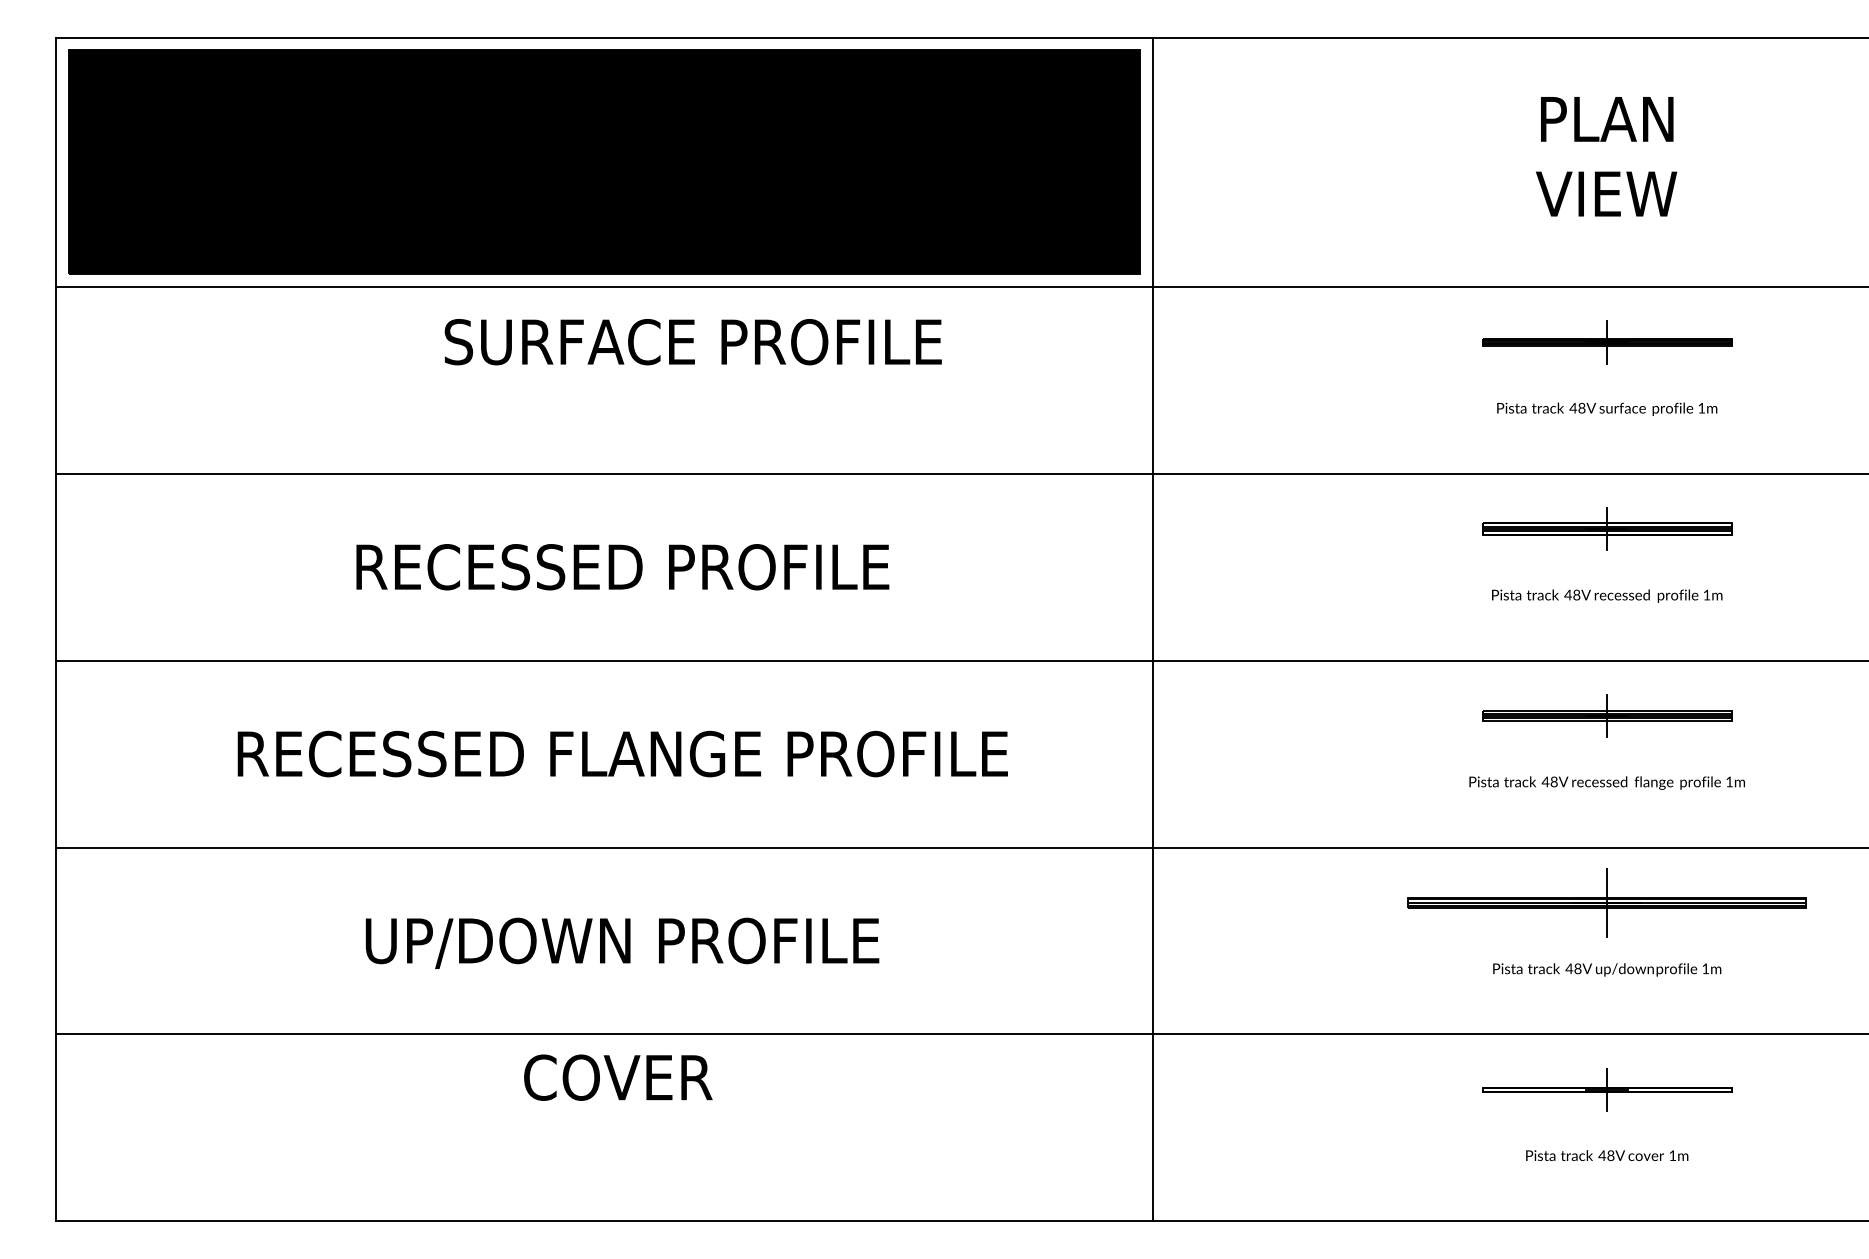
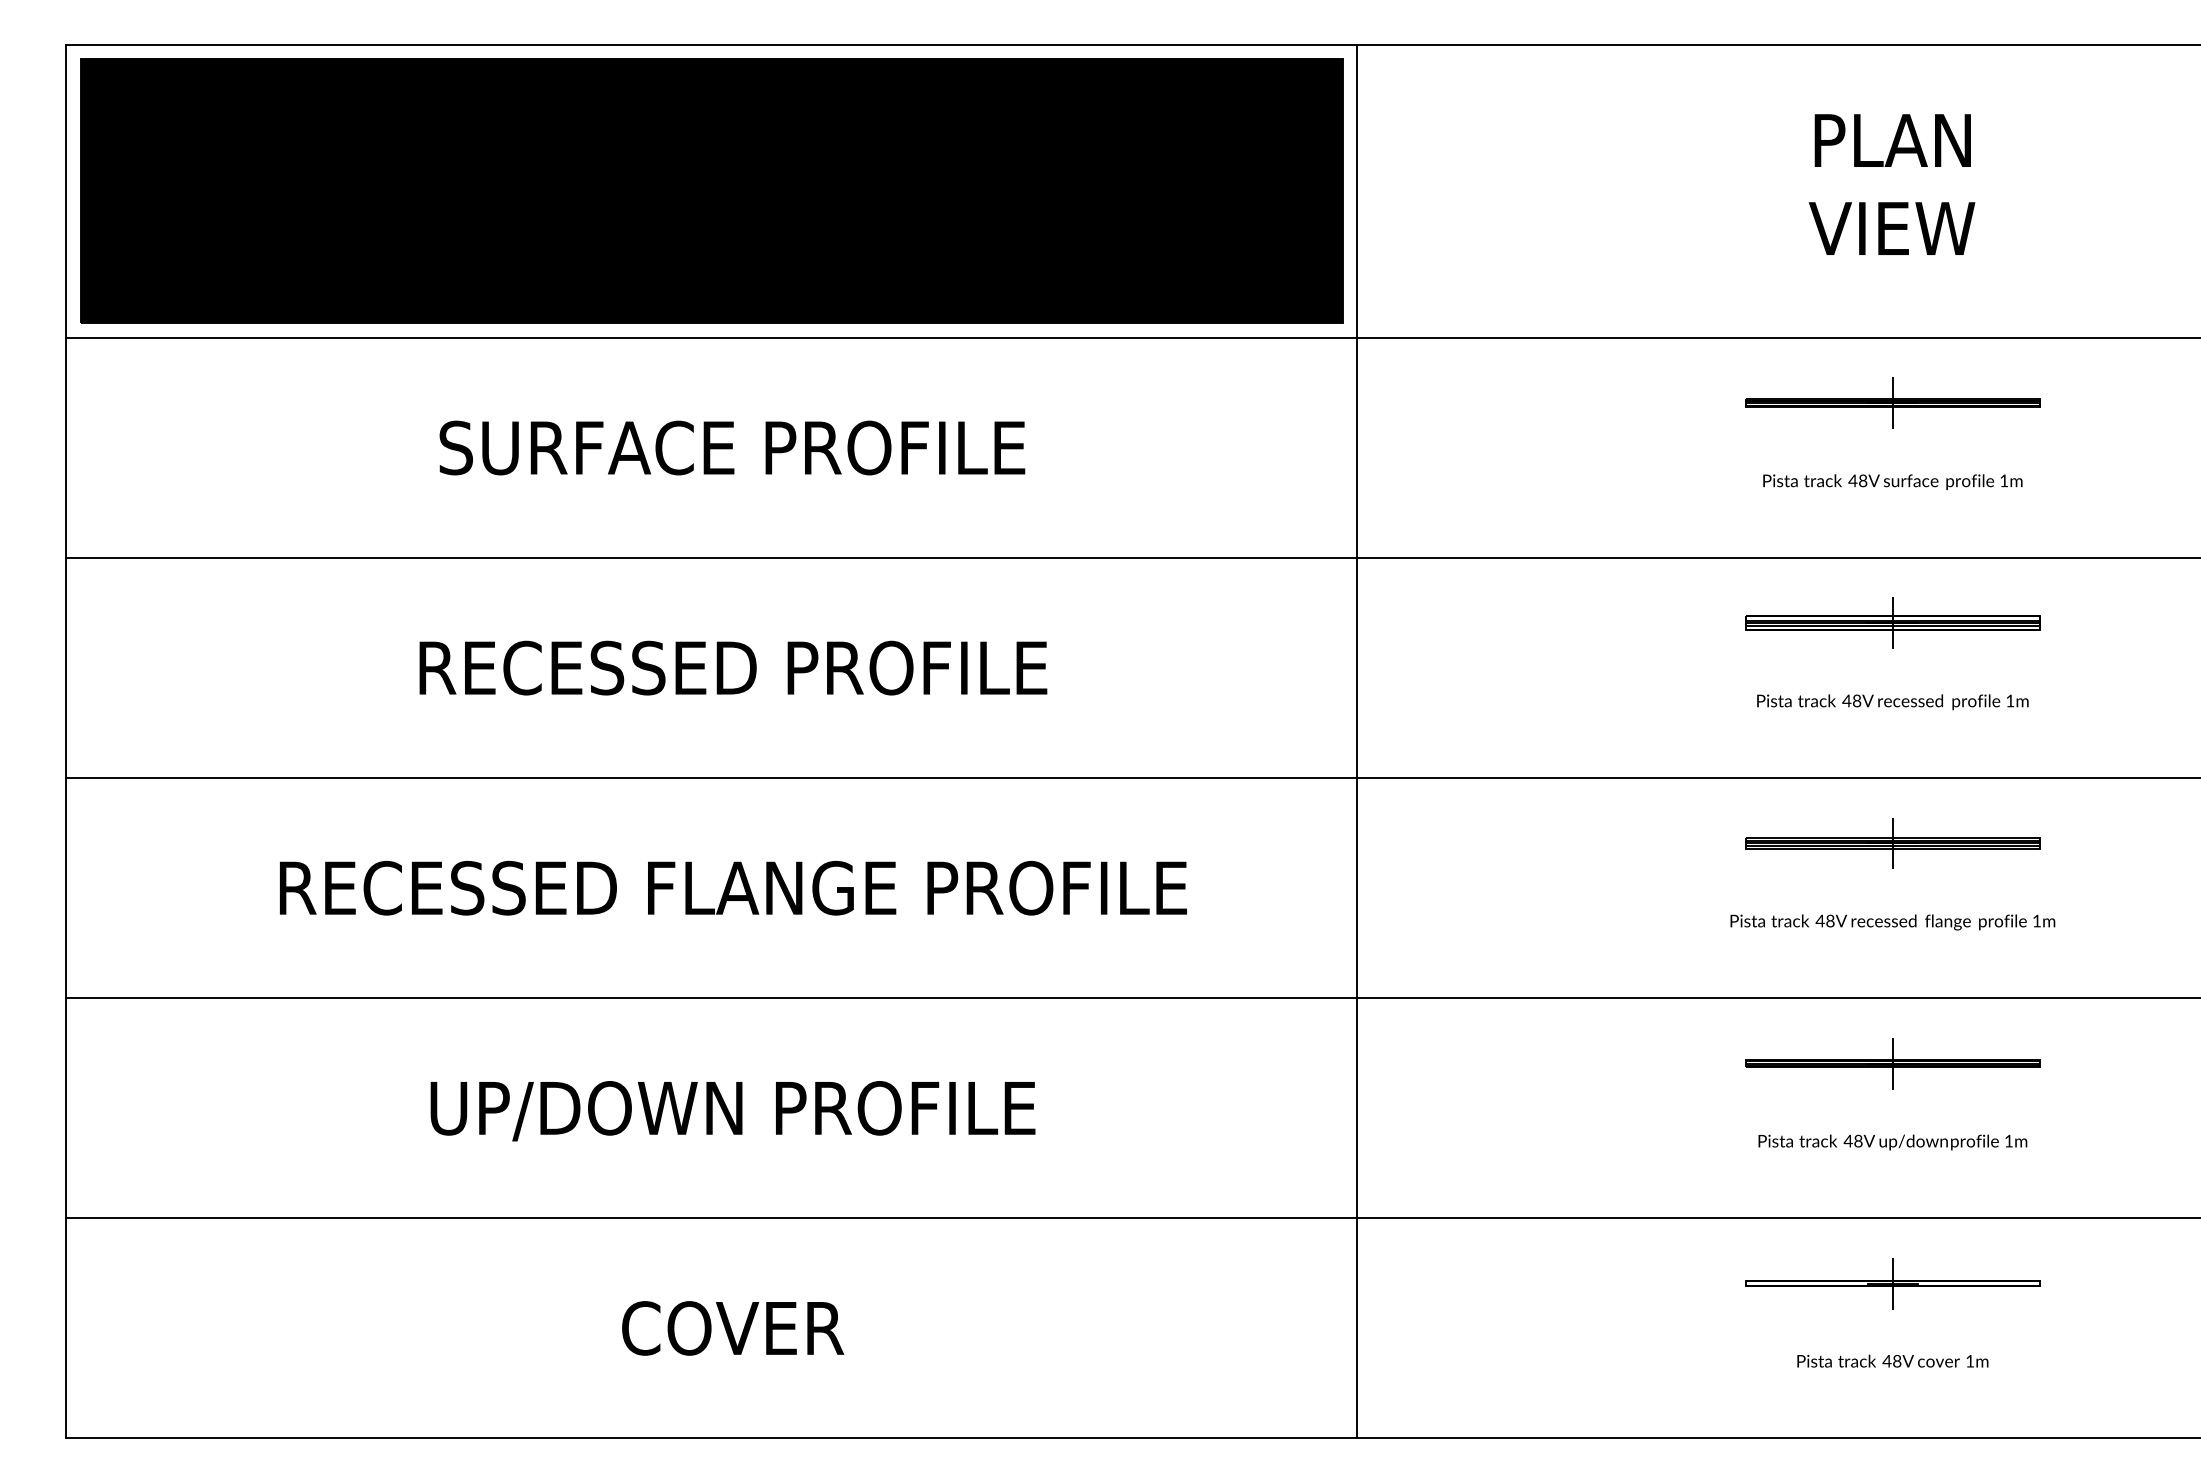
text: (693, 341) -> (732, 447), moved
part: (1606, 902) -> (1892, 1063), size x0.62
text: (618, 1077) -> (733, 1328), moved

